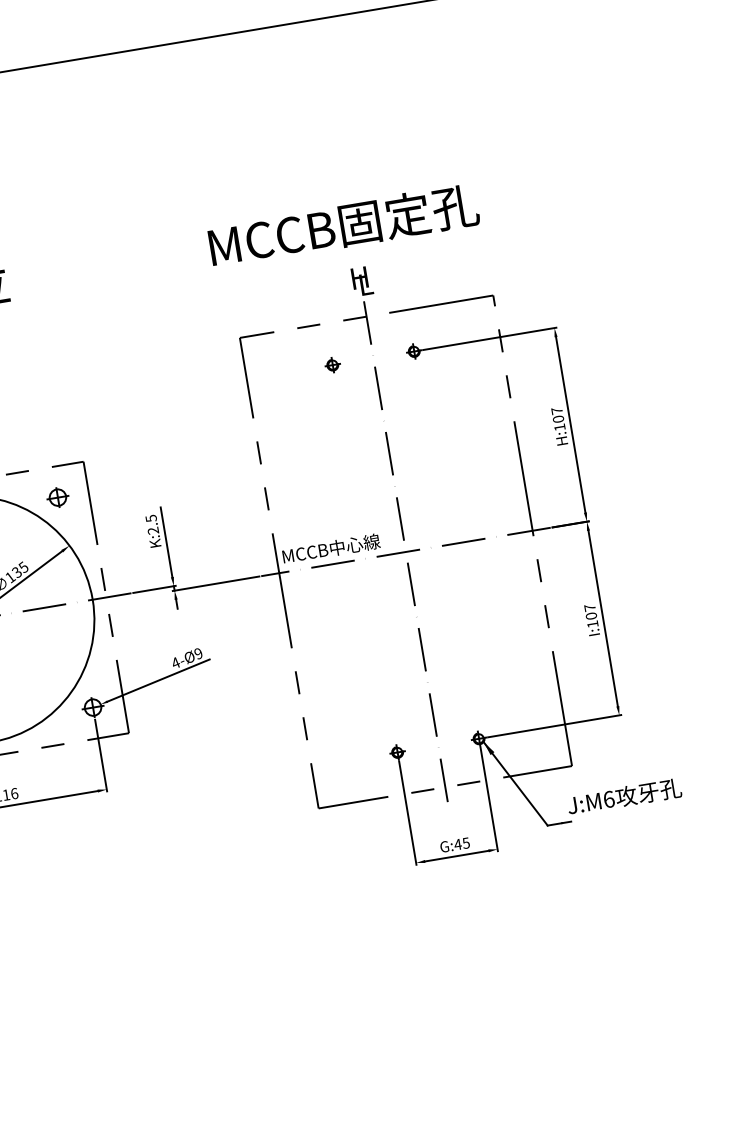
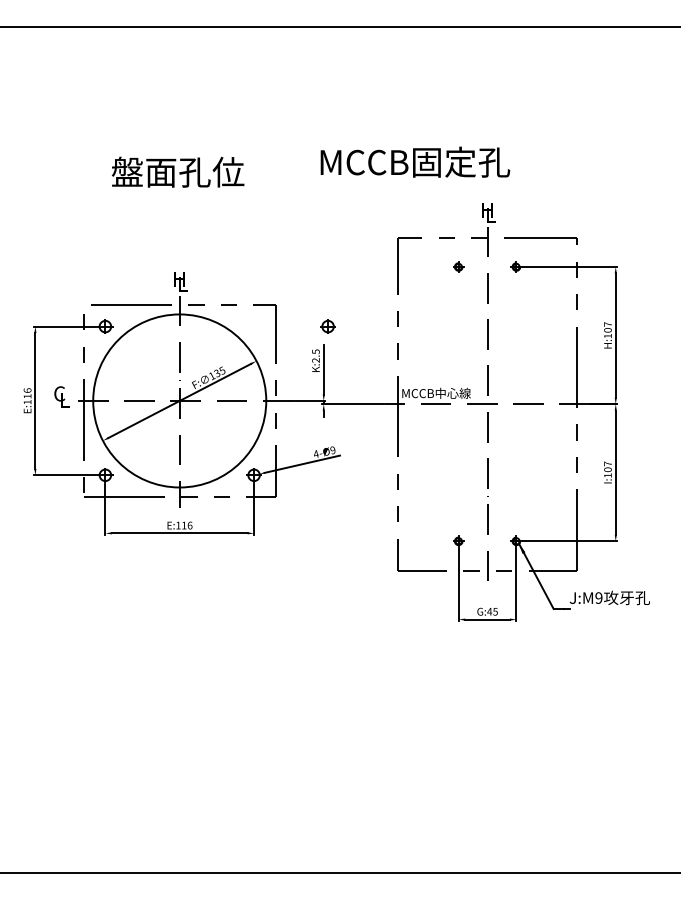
text: (343, 224) -> (415, 161), moved
part: (57, 497) -> (327, 326), moved
text: (608, 798) -> (598, 597), J:M6 -> J:M9

